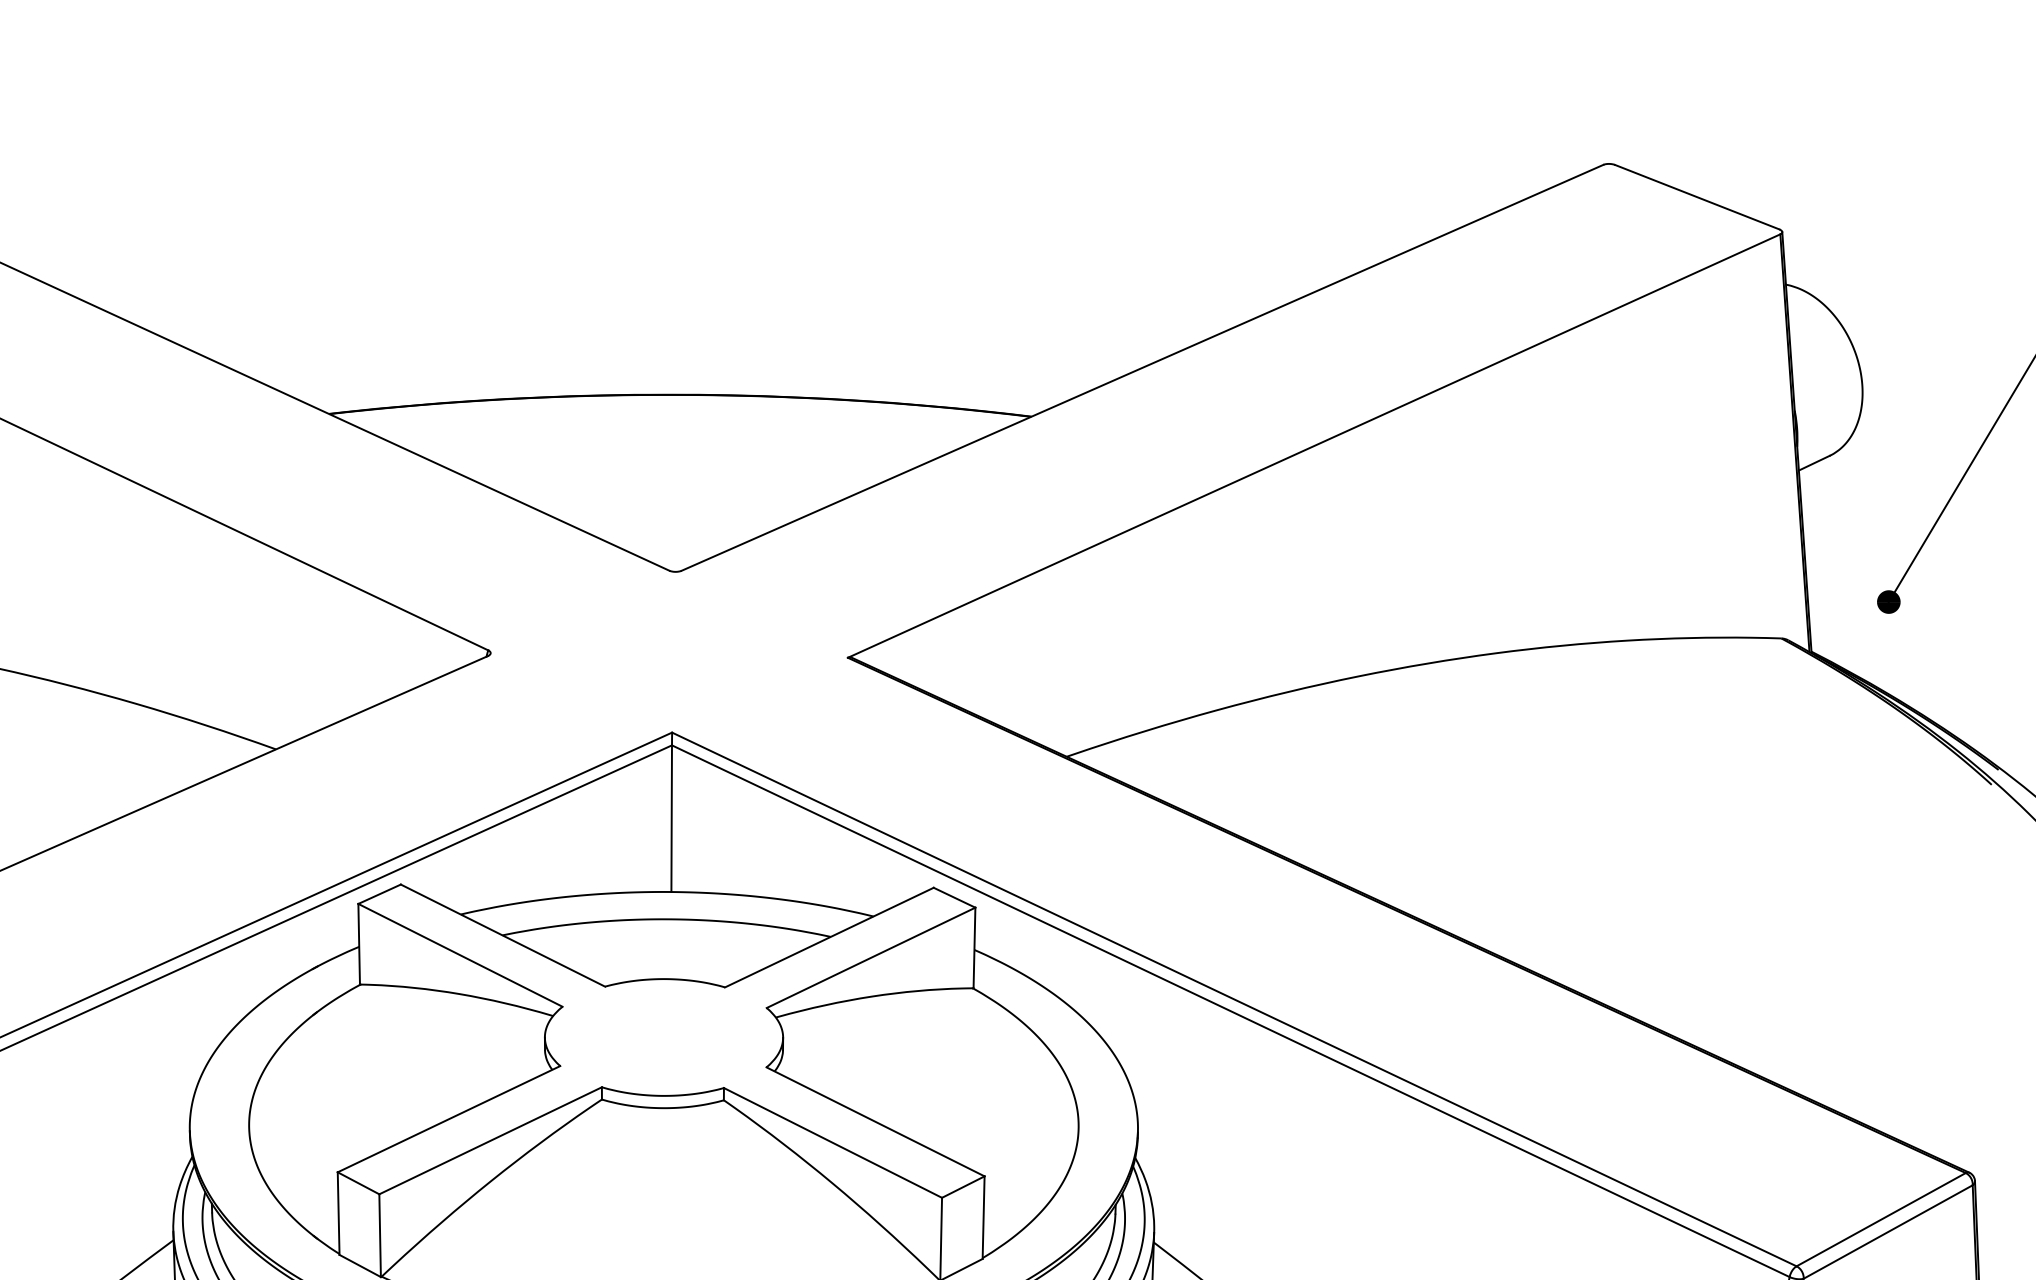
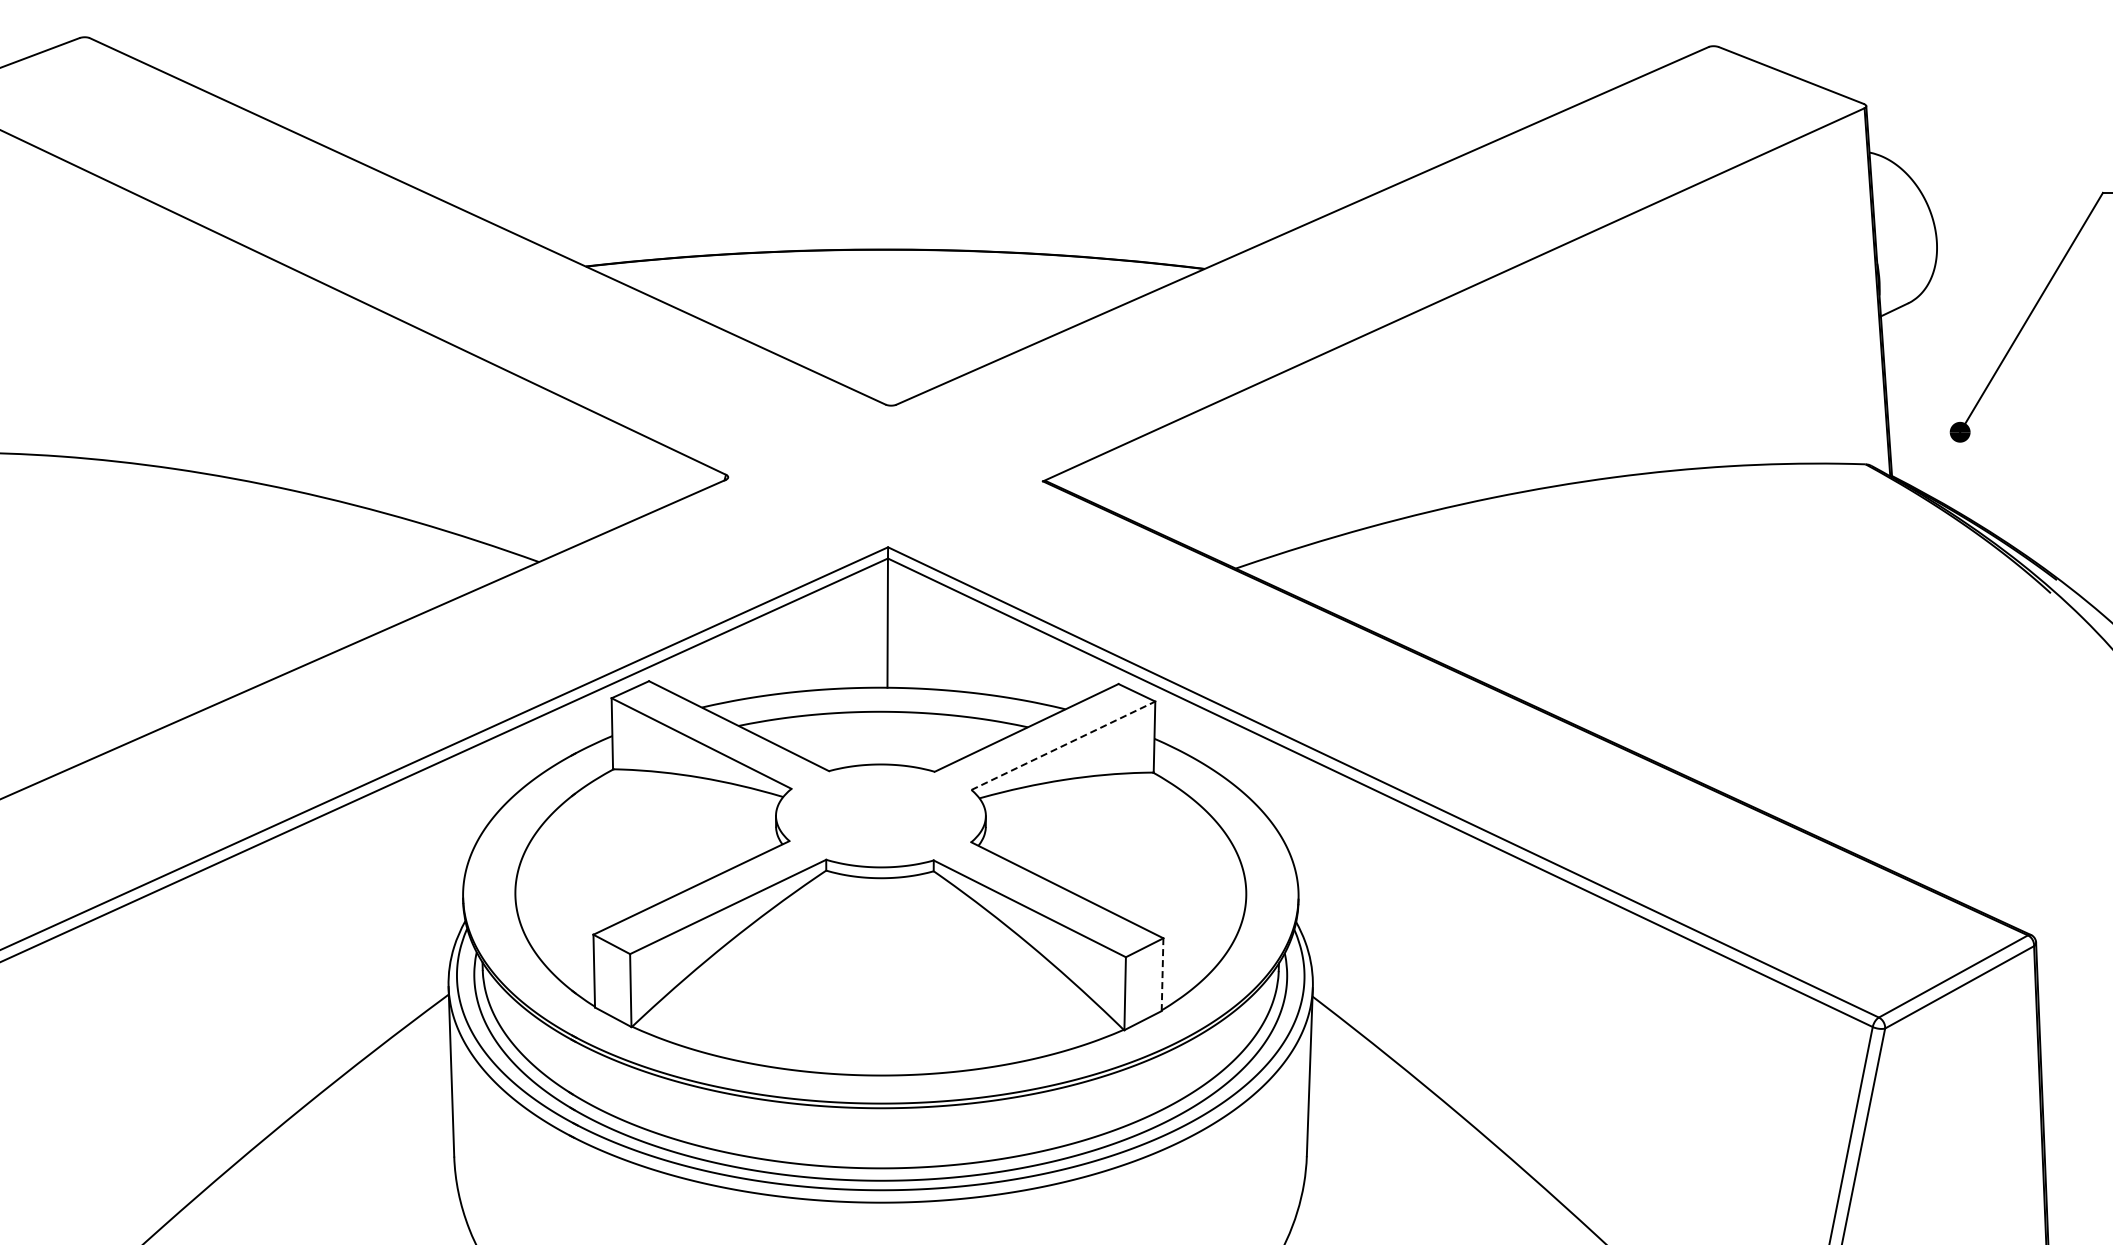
line: (871, 957) -> (1063, 745), solid -> dashed
line: (983, 1217) -> (1162, 974), solid -> dashed

